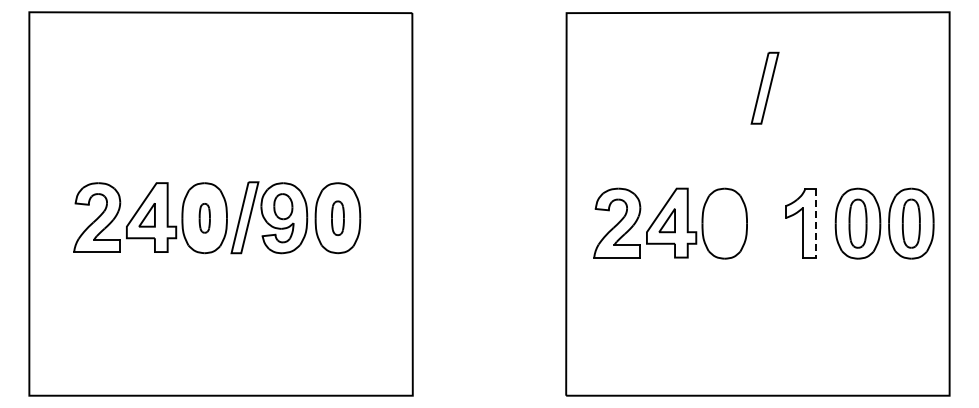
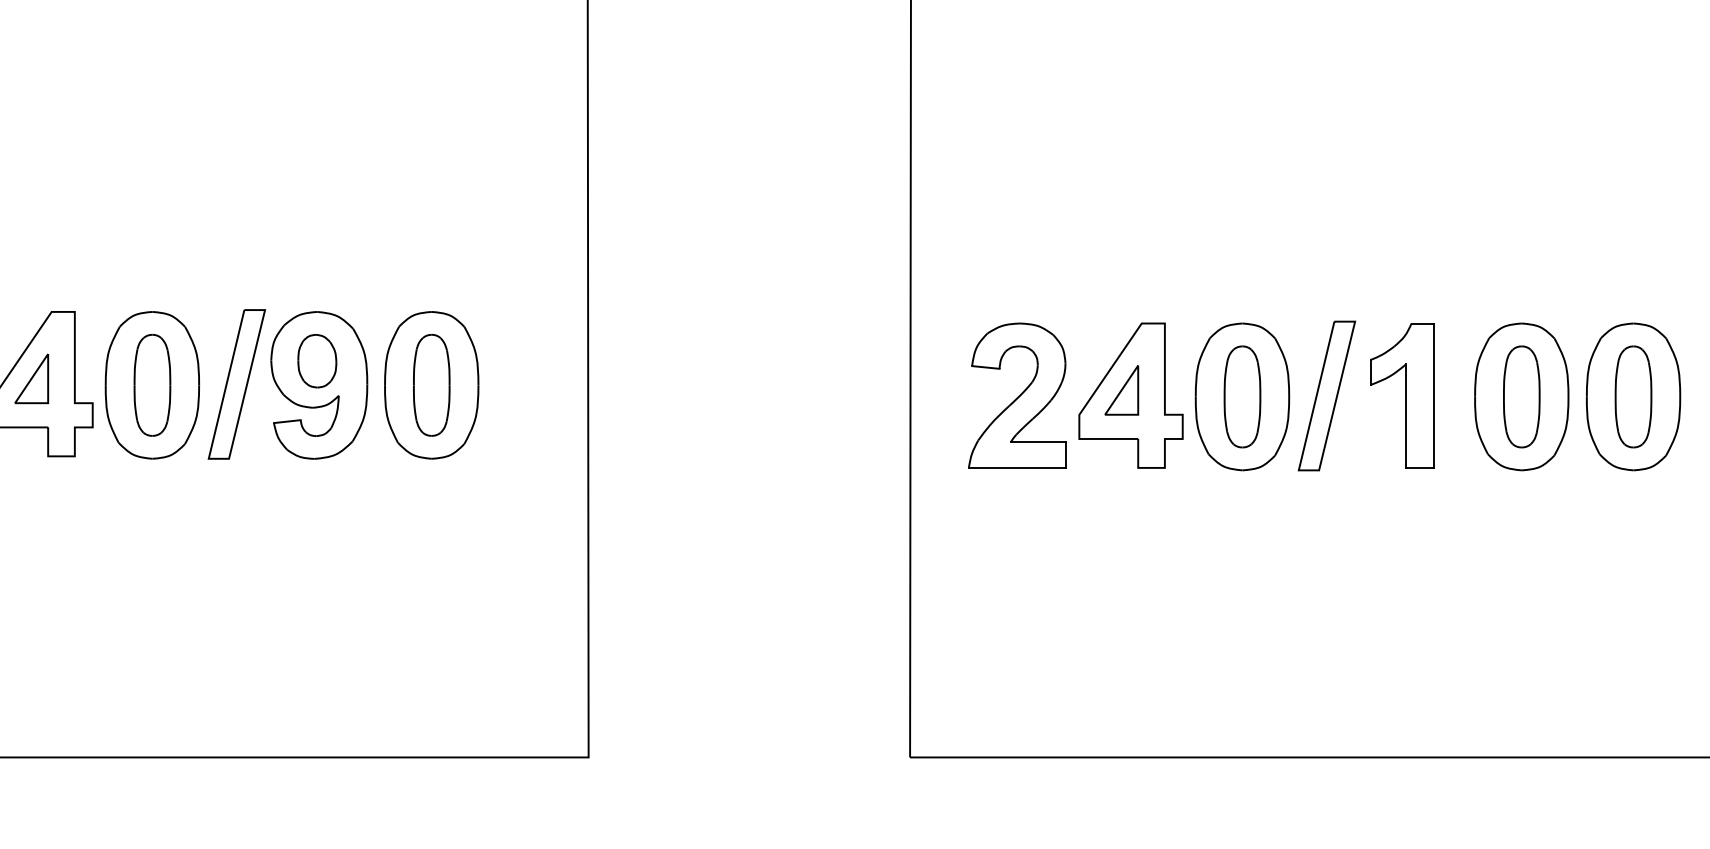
part: (764, 87) -> (1325, 394), moved
part: (204, 218) -> (152, 385), size x1.67
part: (337, 218) -> (430, 385), size x1.43
part: (724, 223) -> (1241, 396), added
line: (816, 223) -> (1434, 396), dashed -> solid

